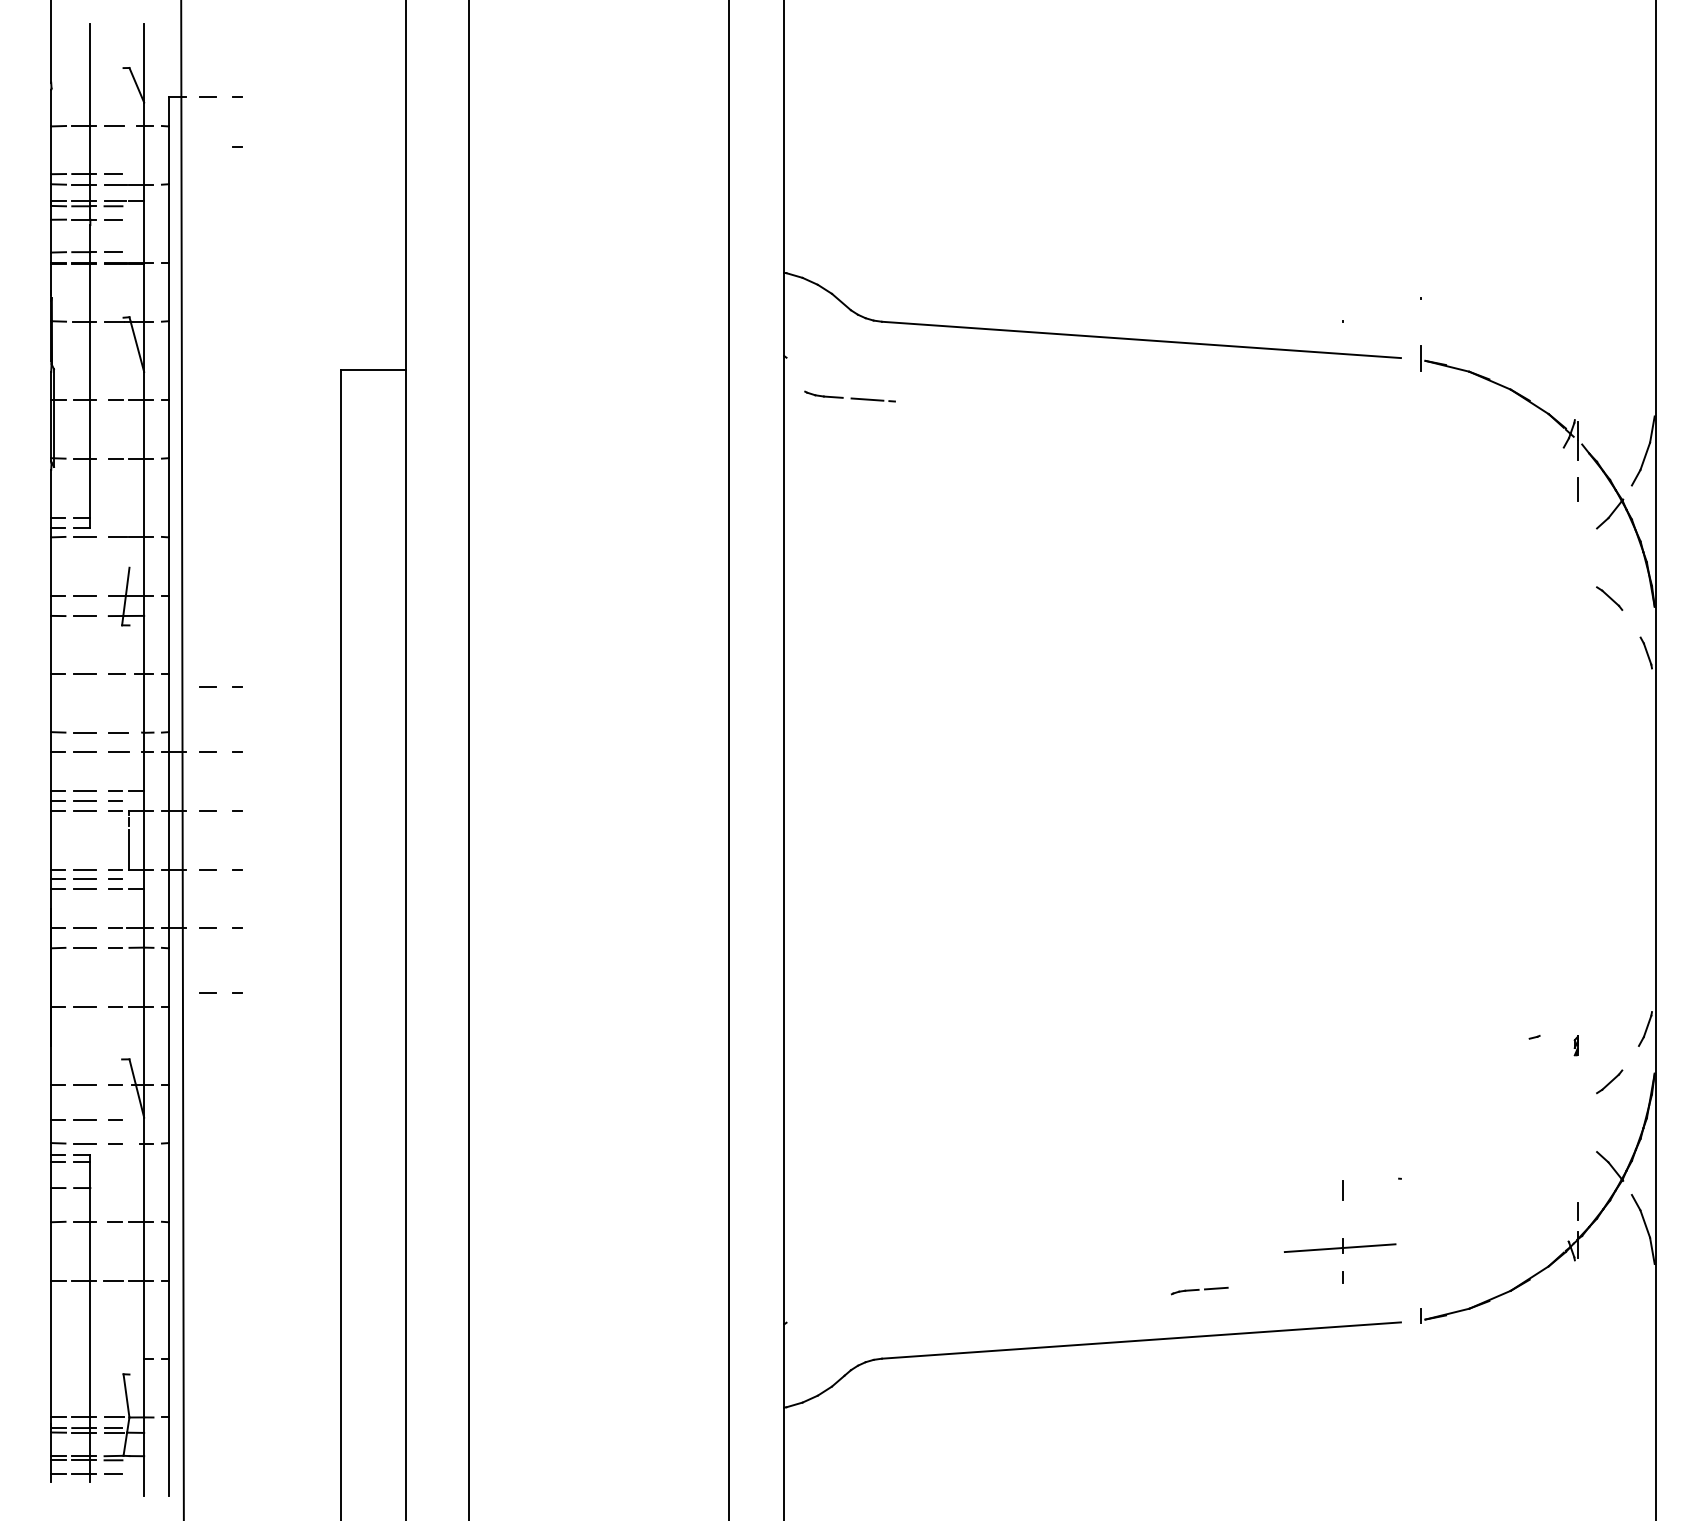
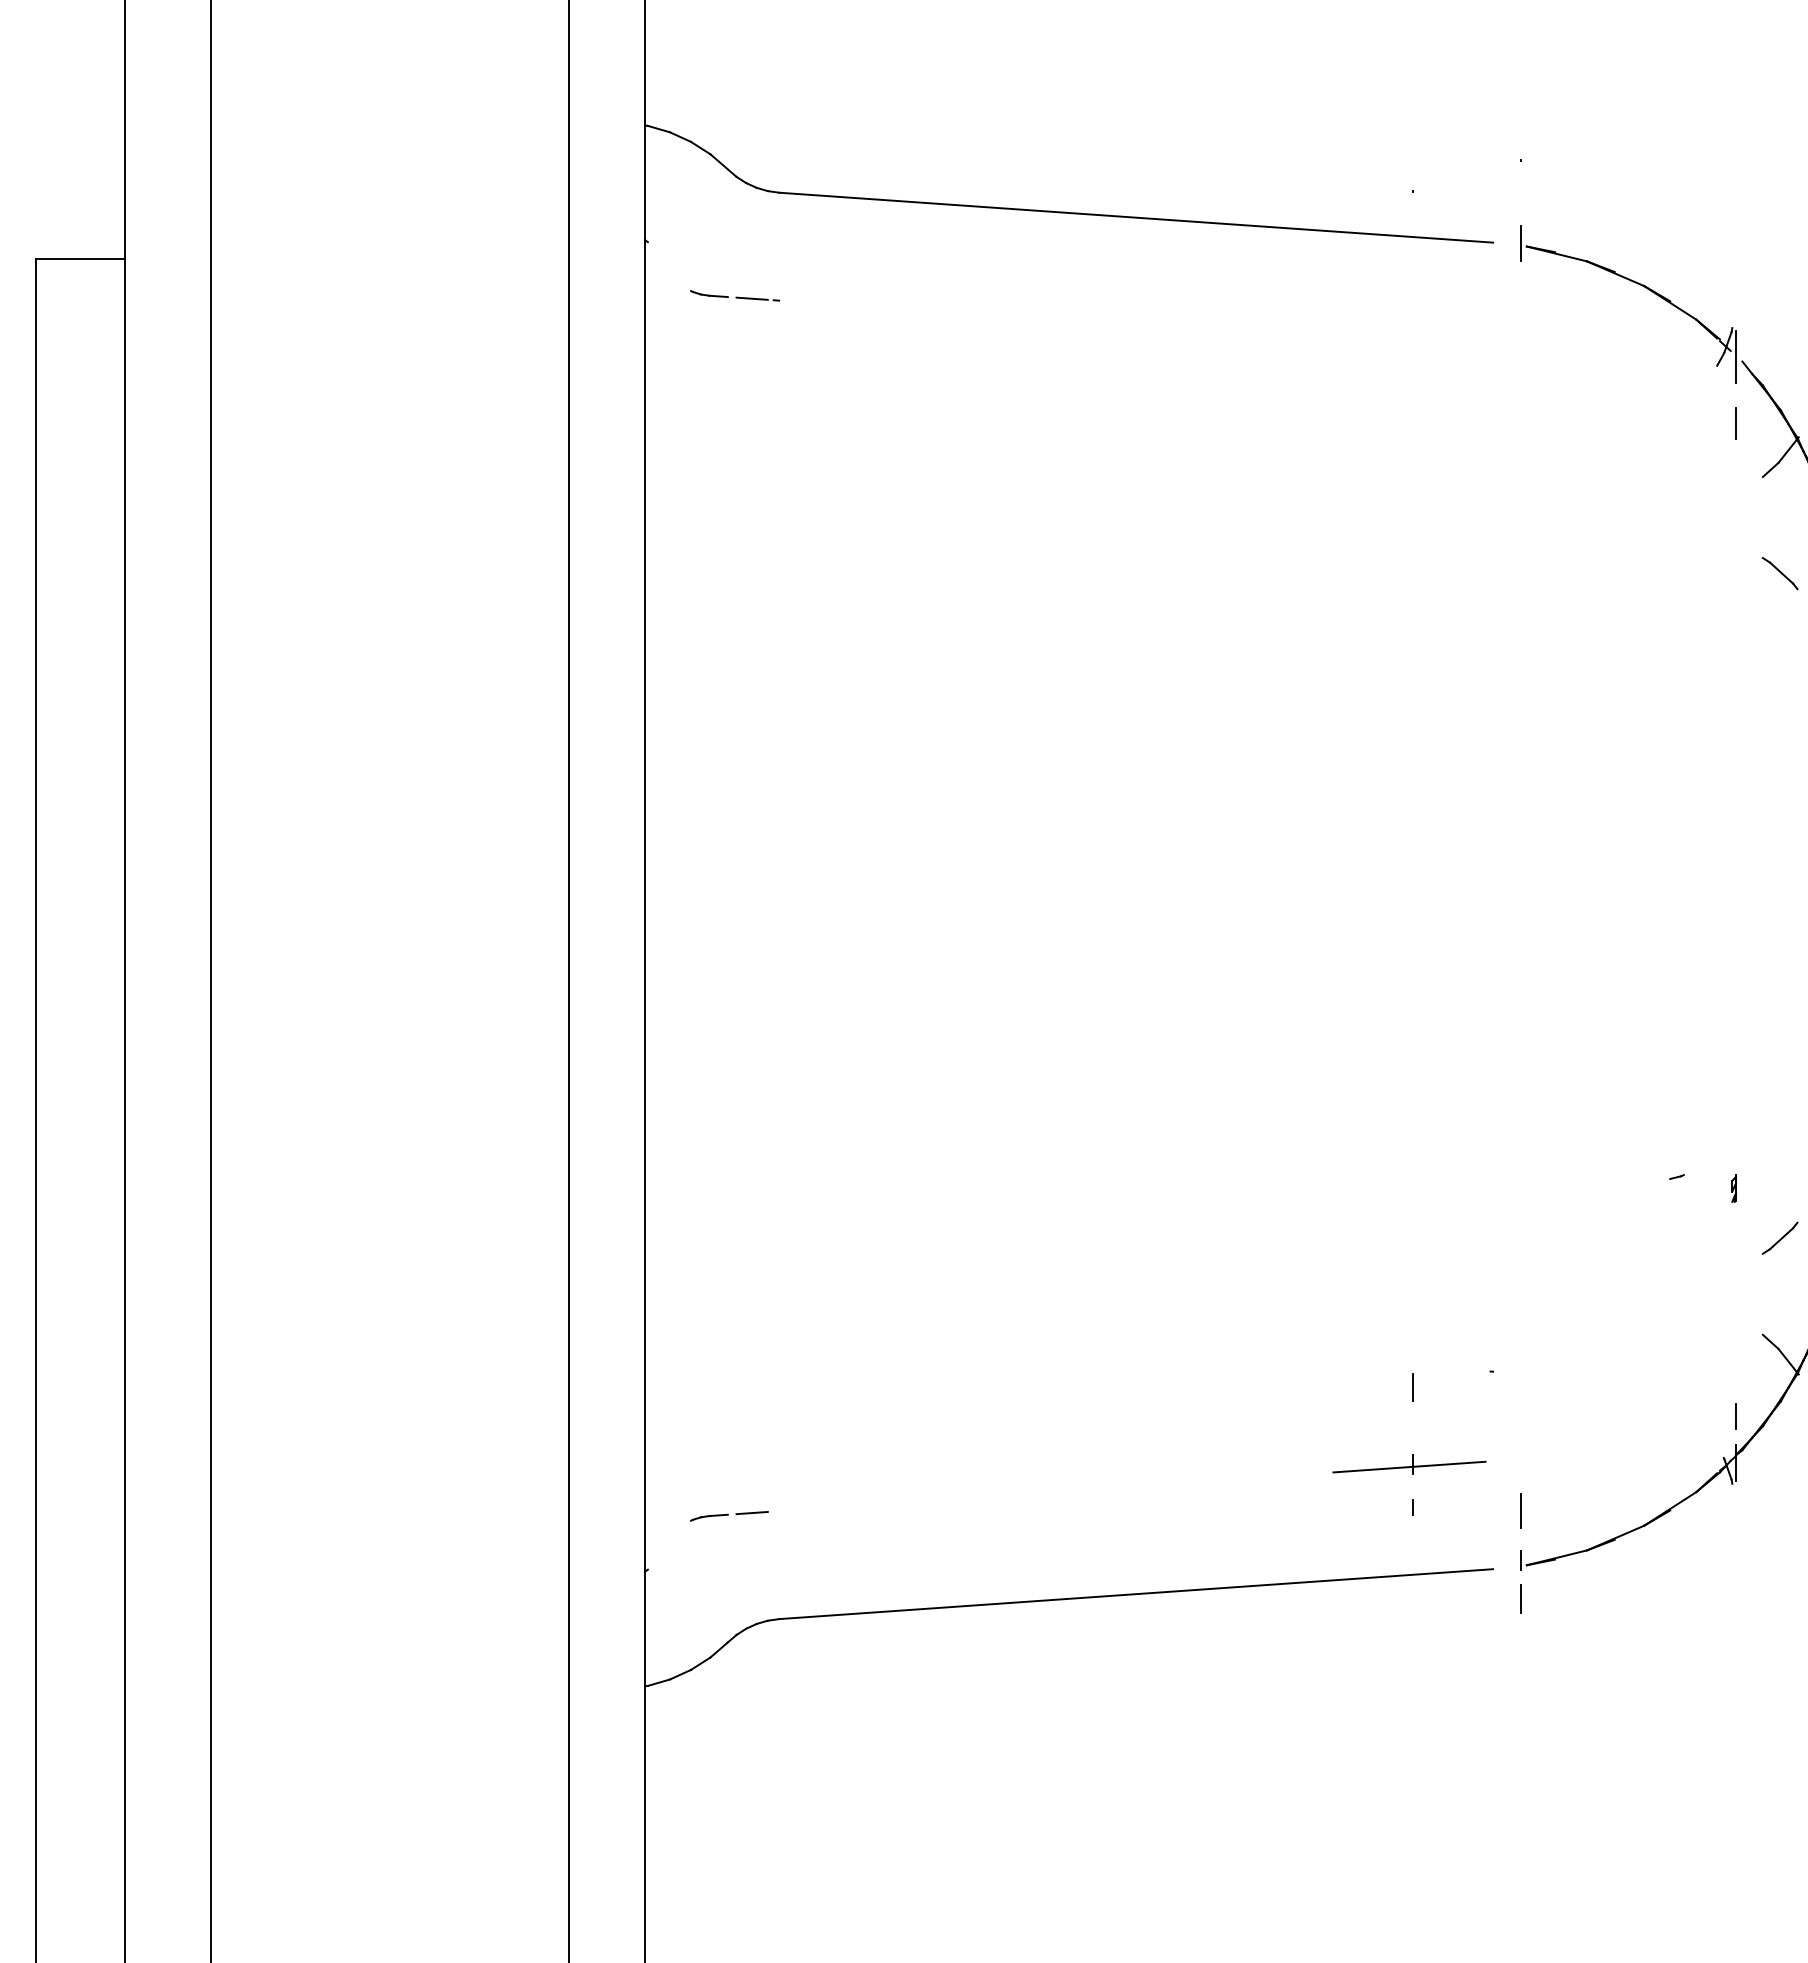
part: (849, 396) -> (734, 295), size x0.71
line: (1420, 1279) -> (1519, 1510), added
part: (1199, 1290) -> (729, 1515), moved
line: (1420, 1343) -> (1519, 1598), added

